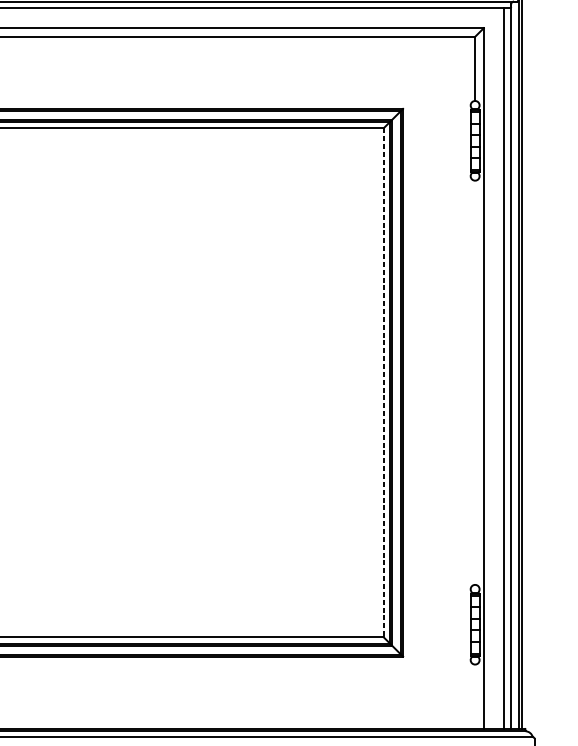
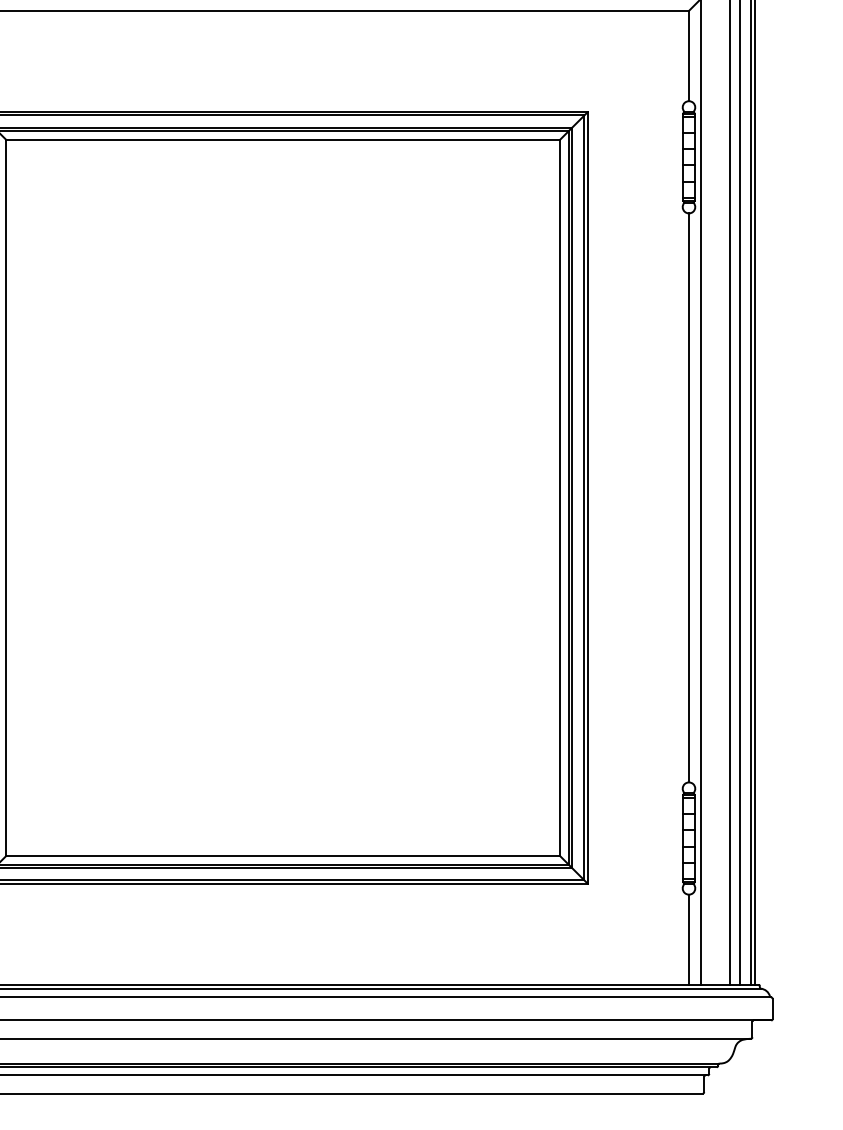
line: (475, 382) -> (689, 497), added
line: (383, 383) -> (560, 498), dashed -> solid
line: (475, 696) -> (689, 939), added

